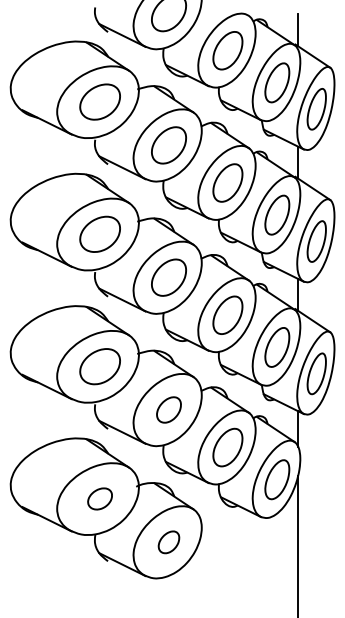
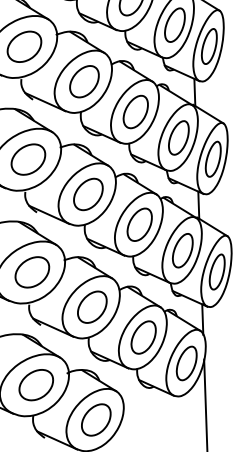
part: (168, 409) -> (91, 306), size x1.43
part: (99, 498) -> (35, 384), size x1.67
part: (168, 542) -> (95, 420), size x1.67

